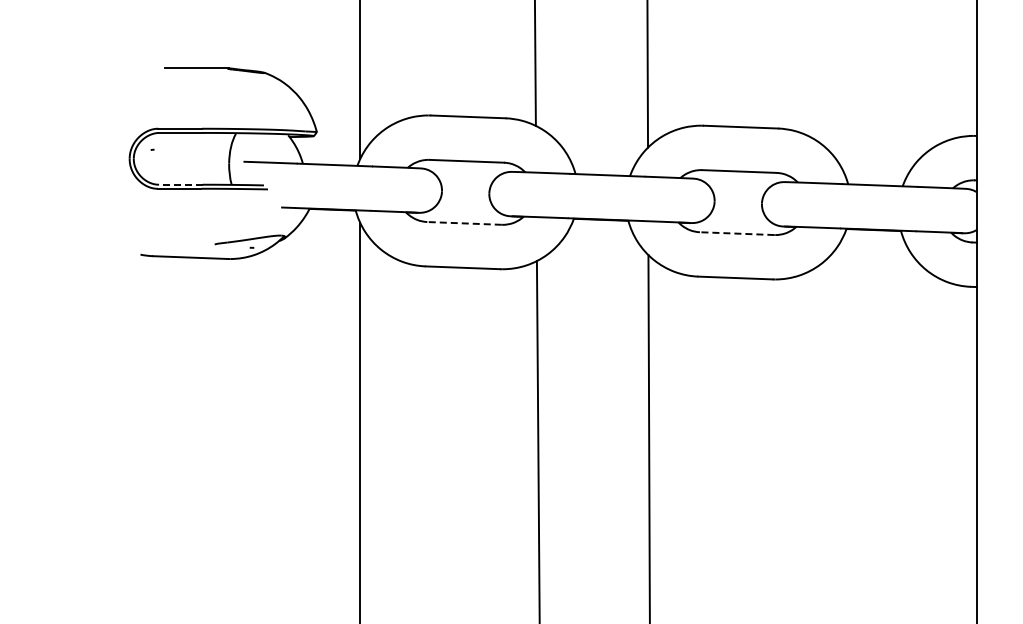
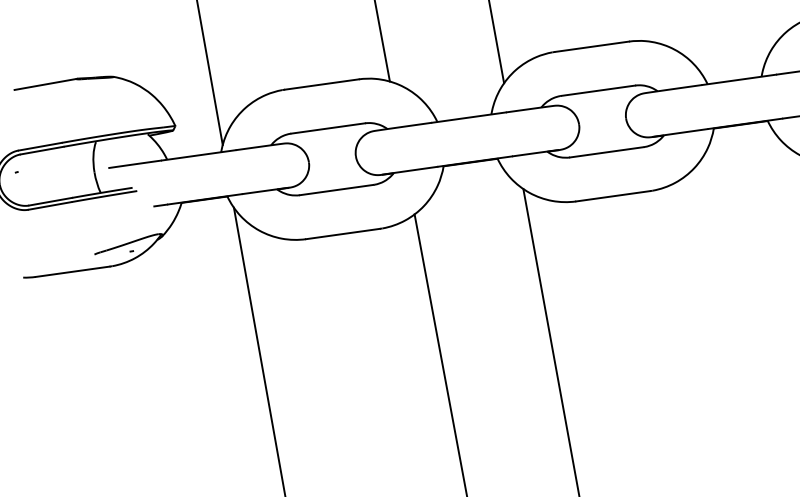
line: (180, 184) -> (50, 201), dashed -> solid
line: (464, 223) -> (336, 190), dashed -> solid
line: (736, 233) -> (606, 152), dashed -> solid

